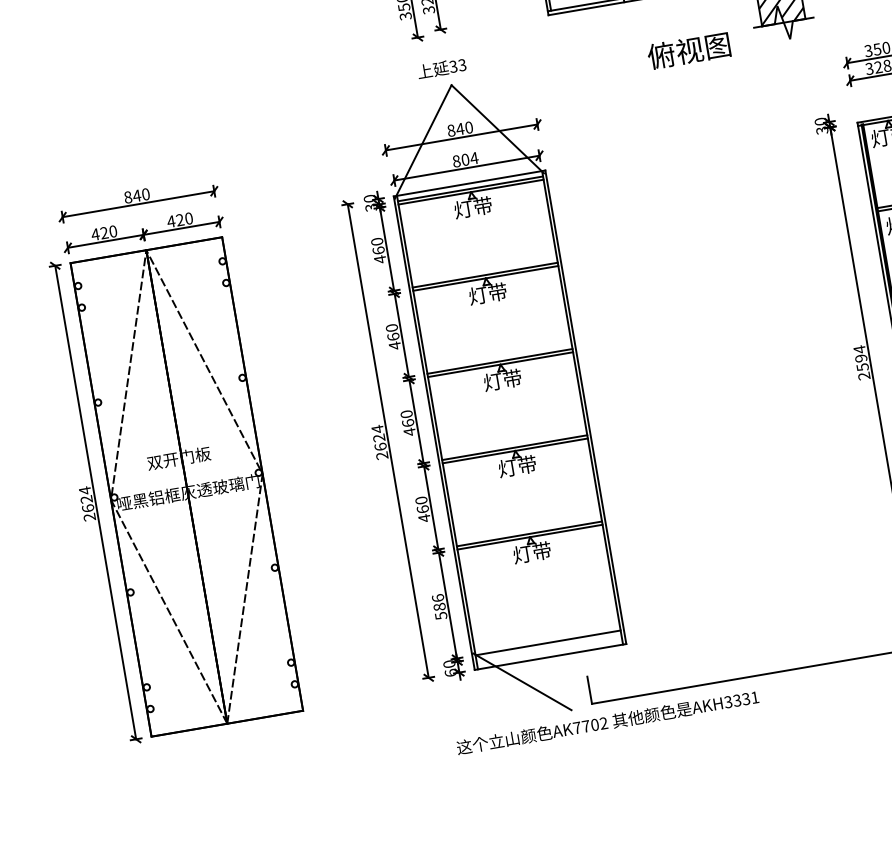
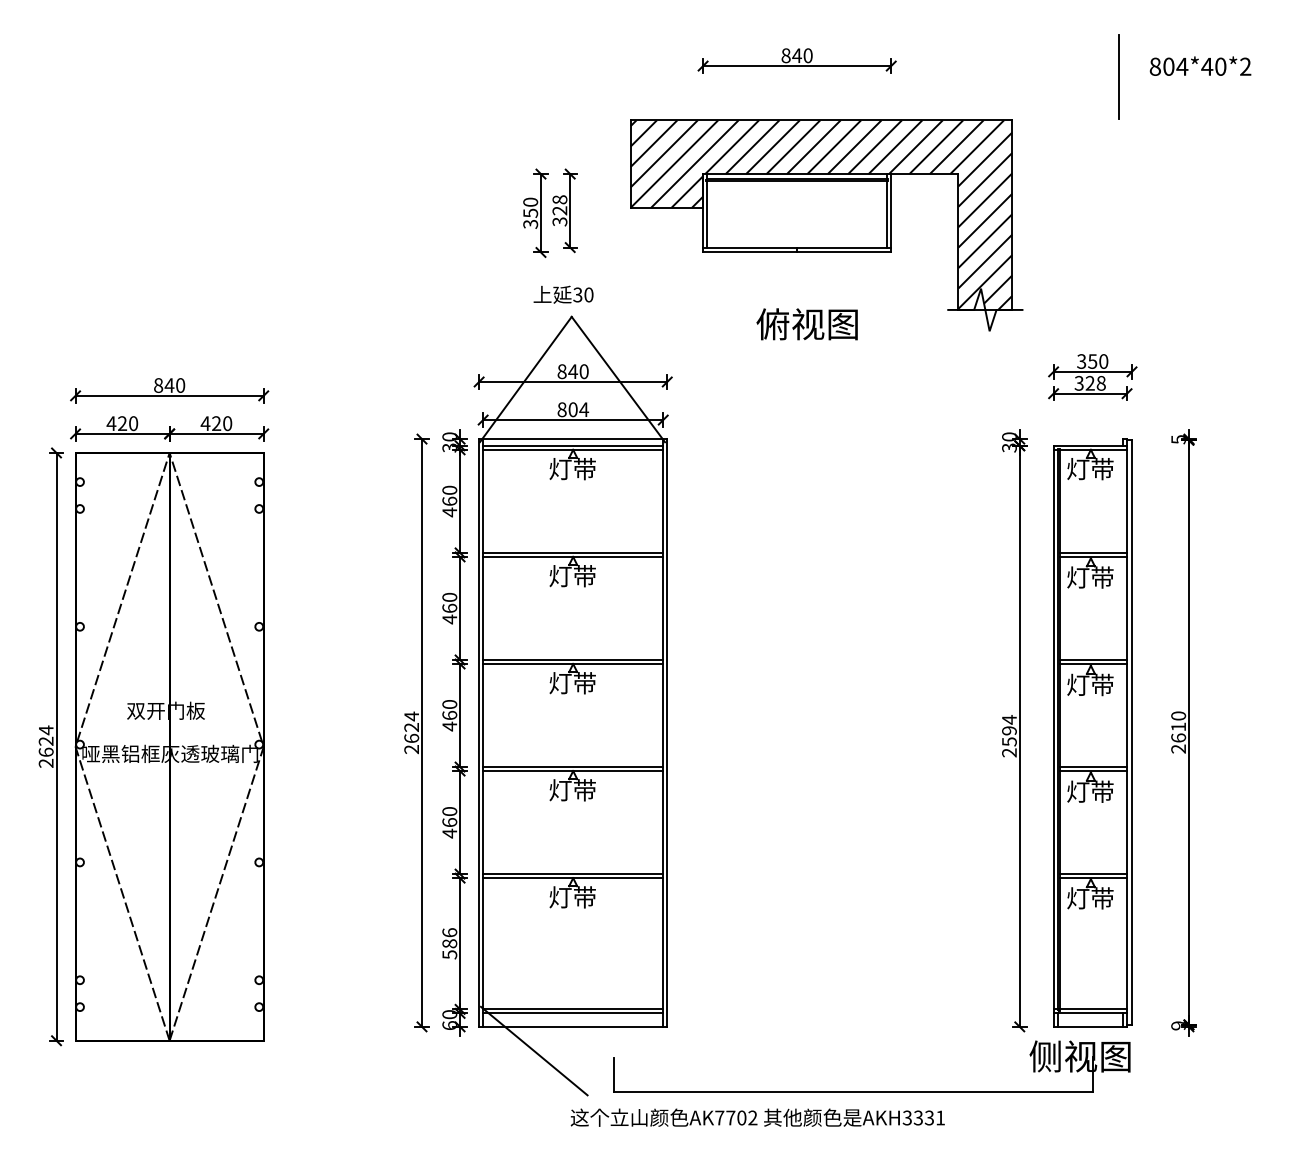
text: (688, 51) -> (806, 324), moved
text: (461, 64) -> (588, 294), 33 -> 30
line: (548, 646) -> (573, 1013), added
text: (607, 722) -> (757, 1117), moved

